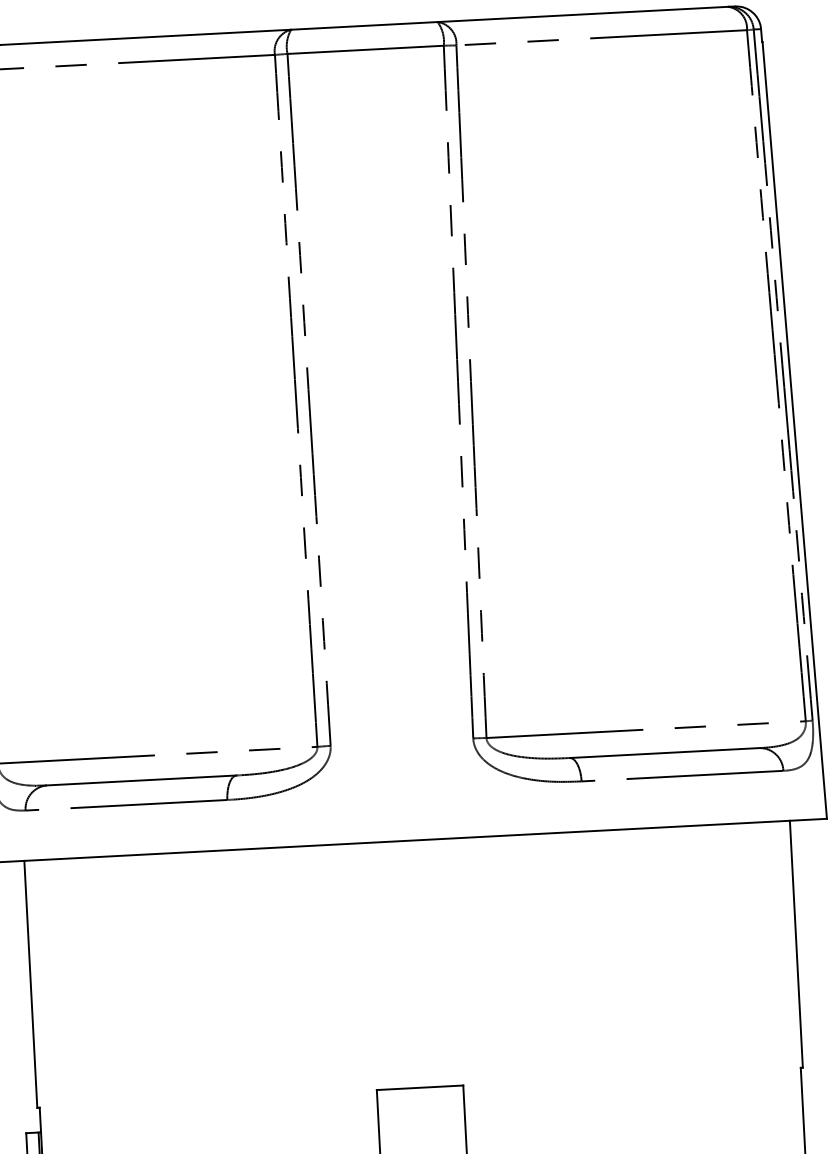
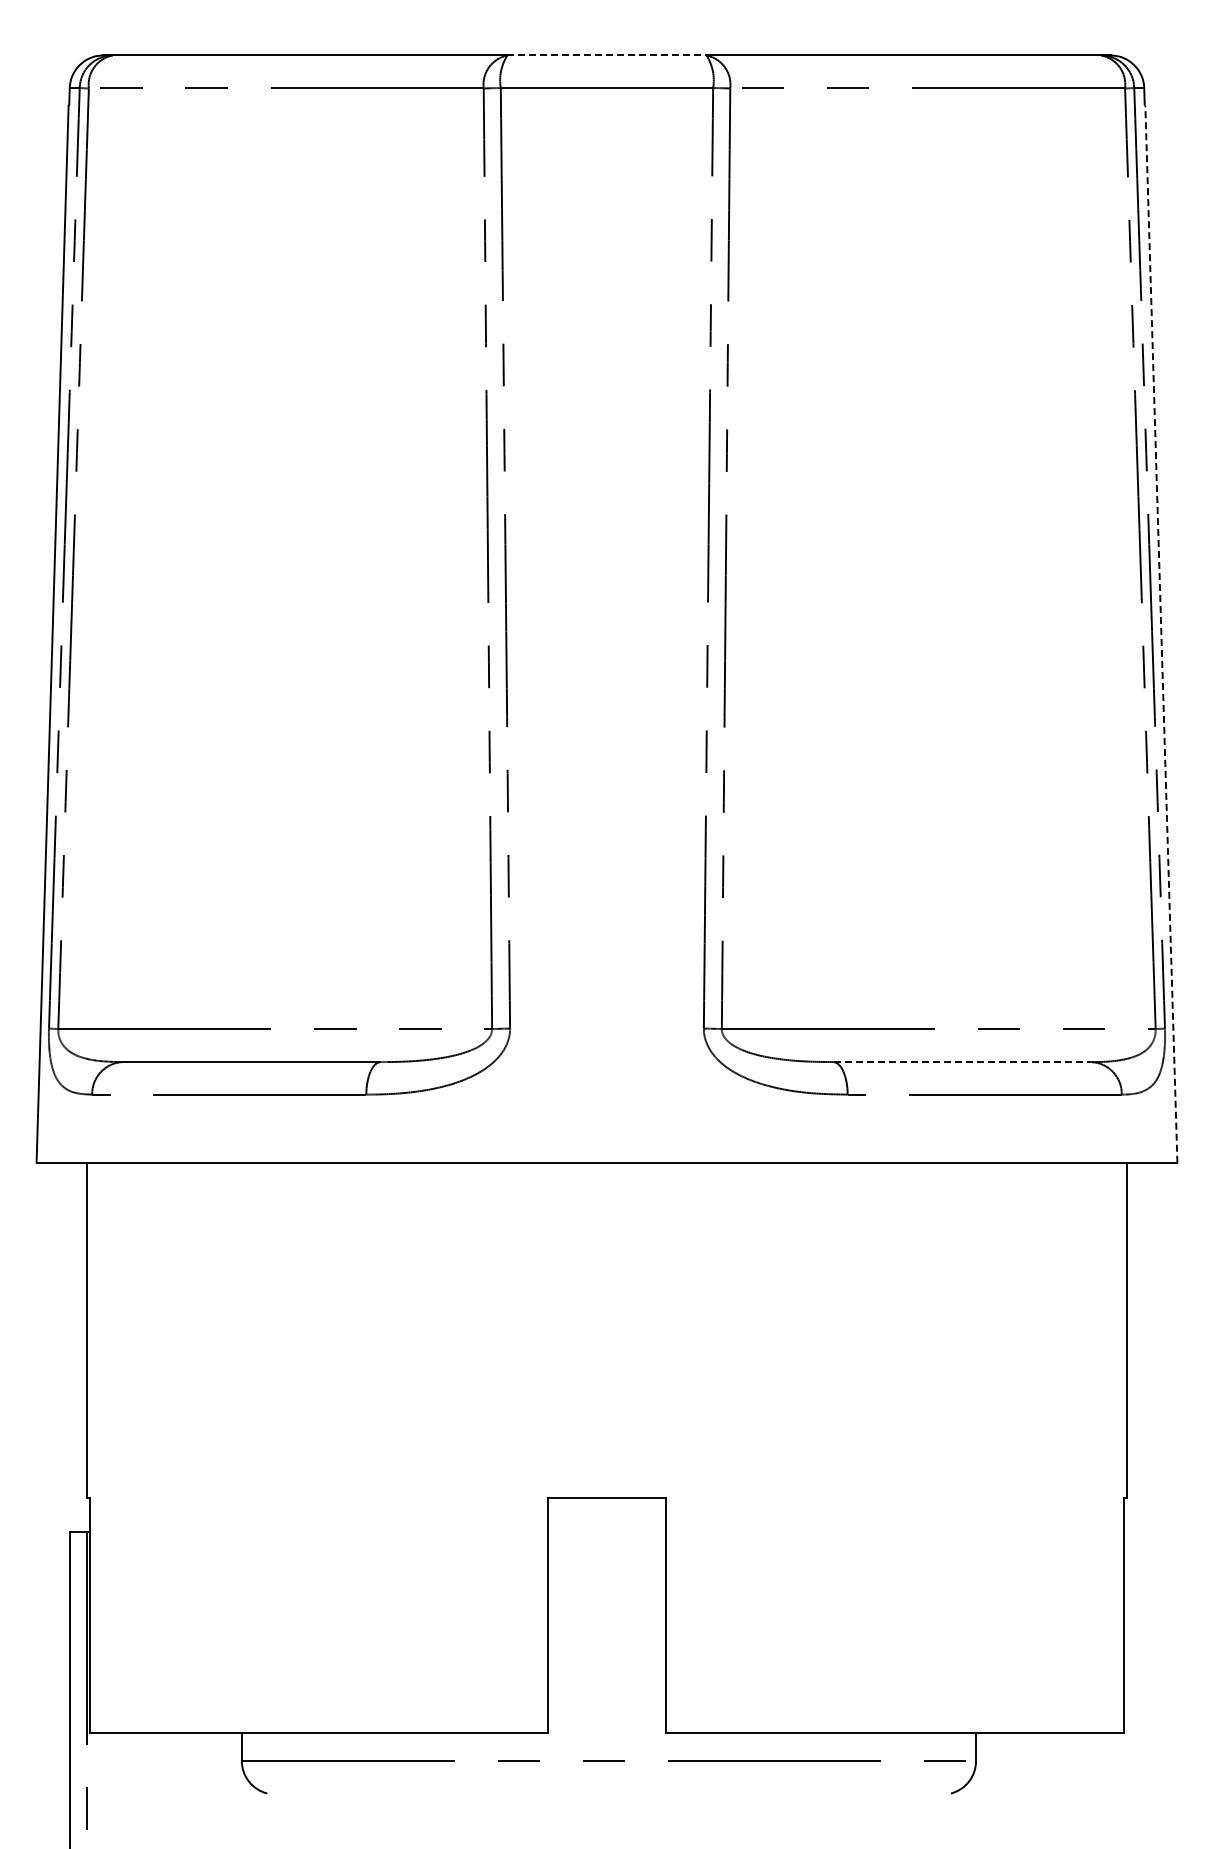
line: (364, 25) -> (607, 55), solid -> dashed
line: (794, 430) -> (1161, 634), solid -> dashed
line: (664, 753) -> (962, 1062), solid -> dashed

